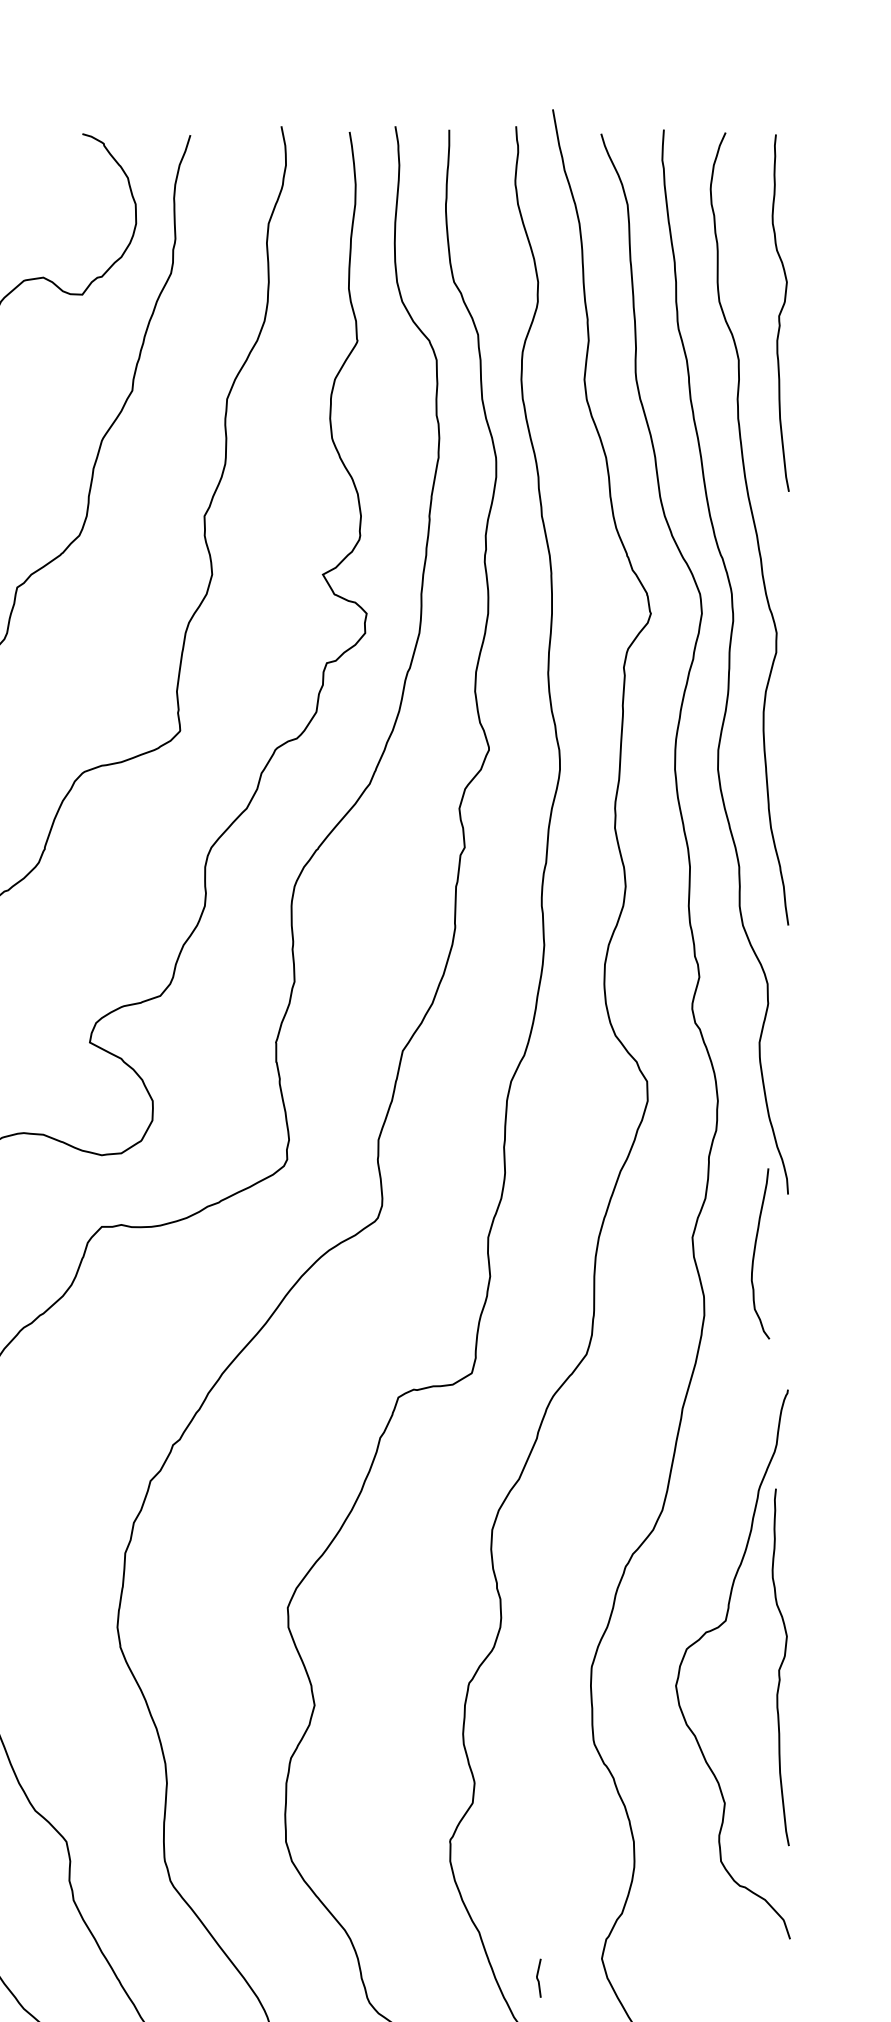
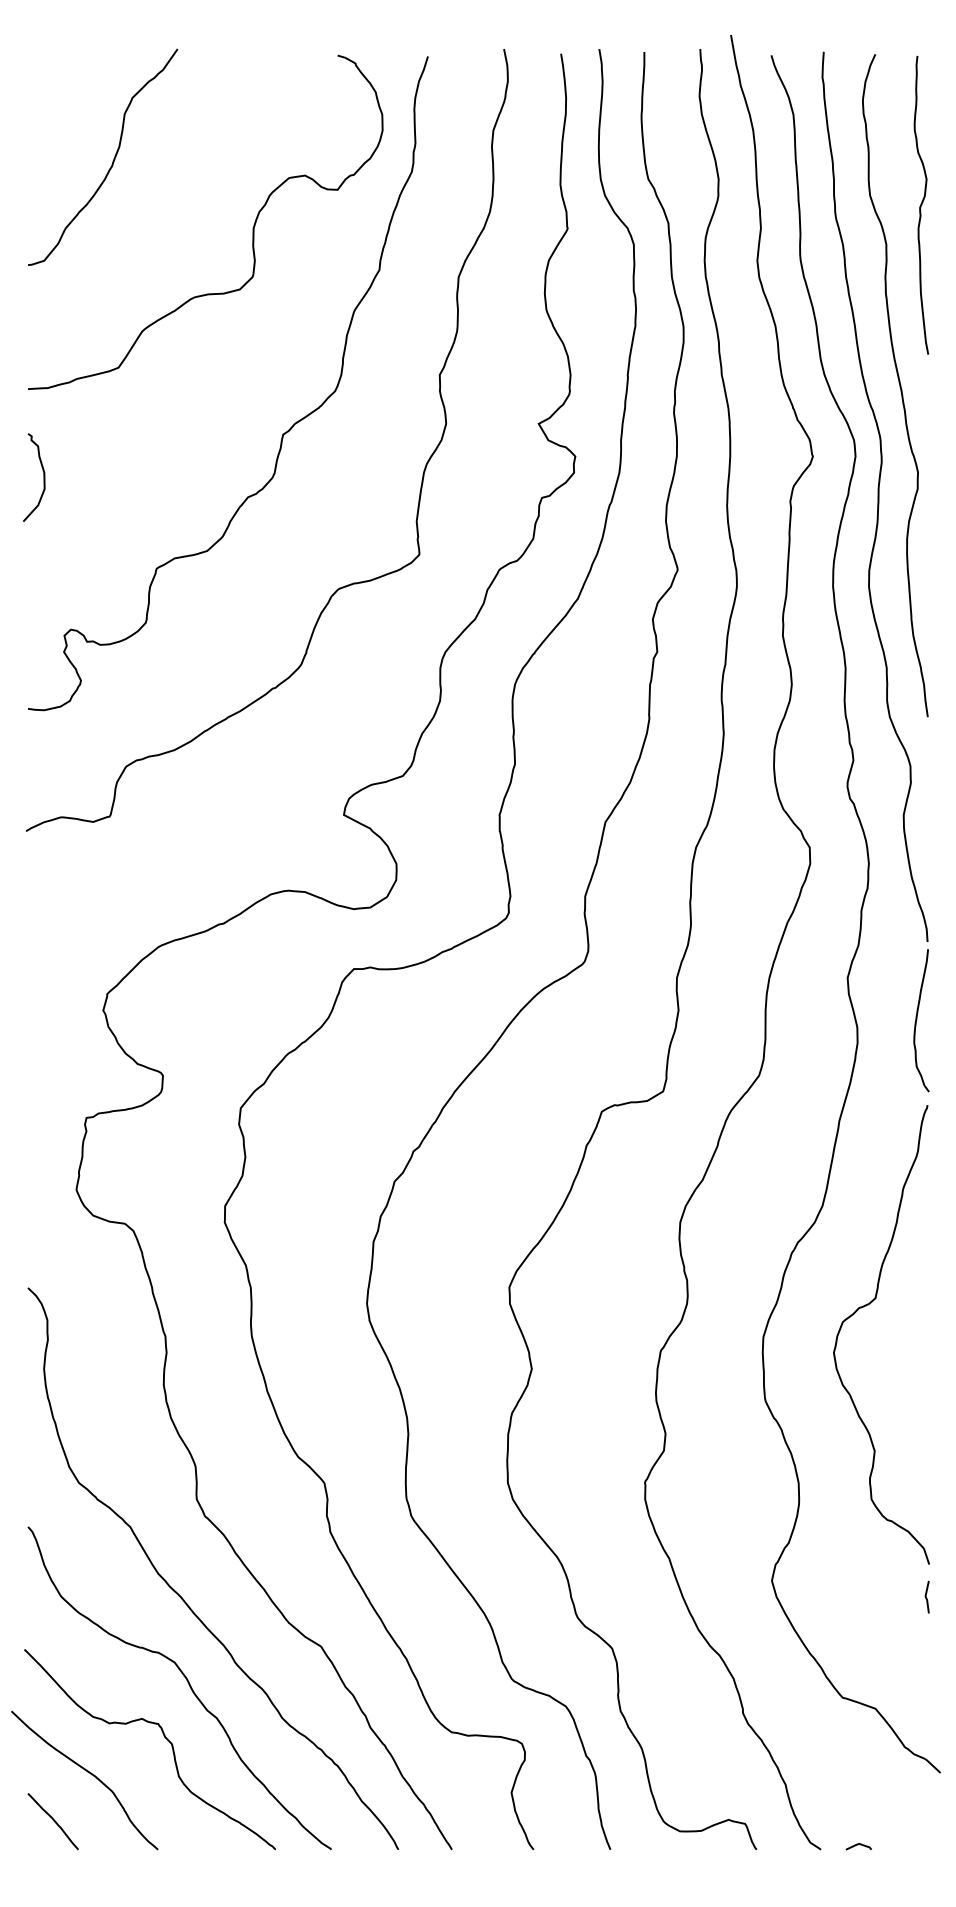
curve: (755, 1252) -> (917, 1019), moved
curve: (780, 1667) -> (921, 1337), removed
line: (537, 1977) -> (926, 1596), moved

